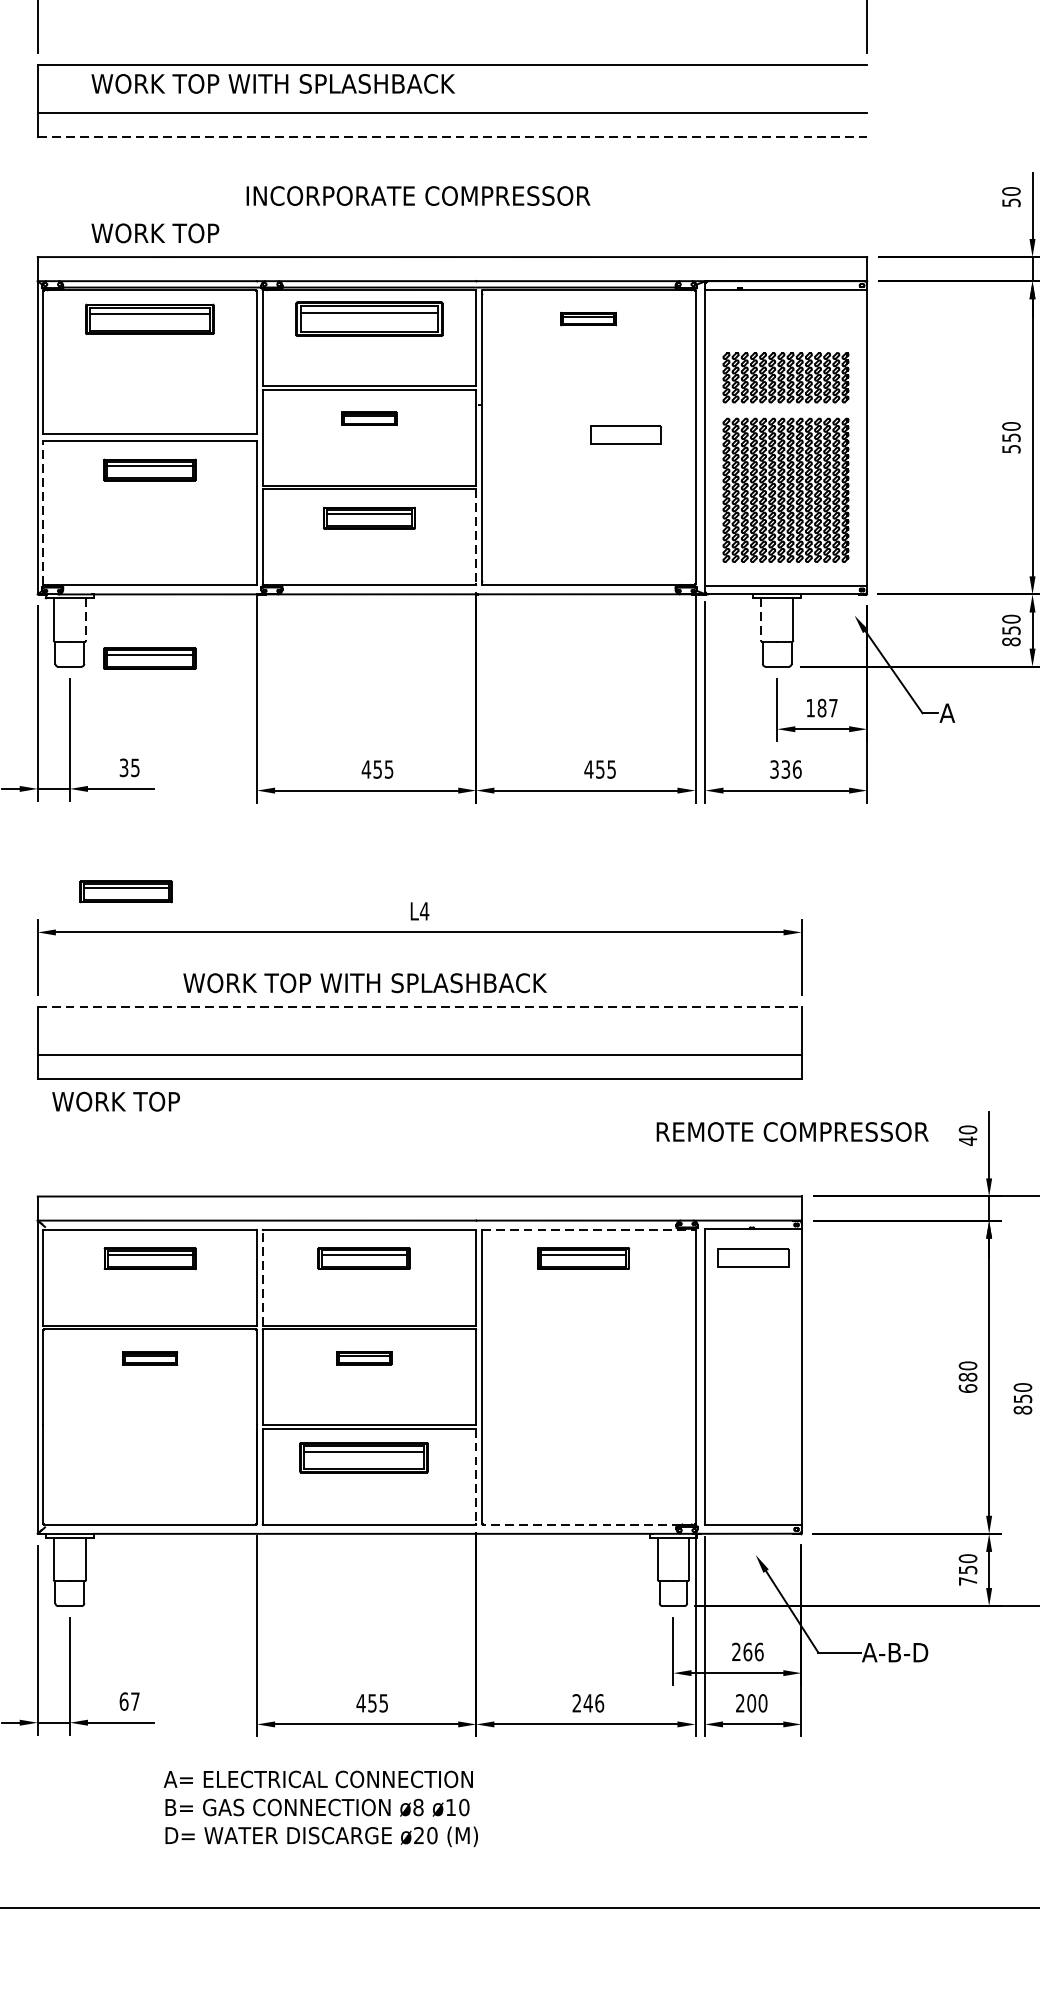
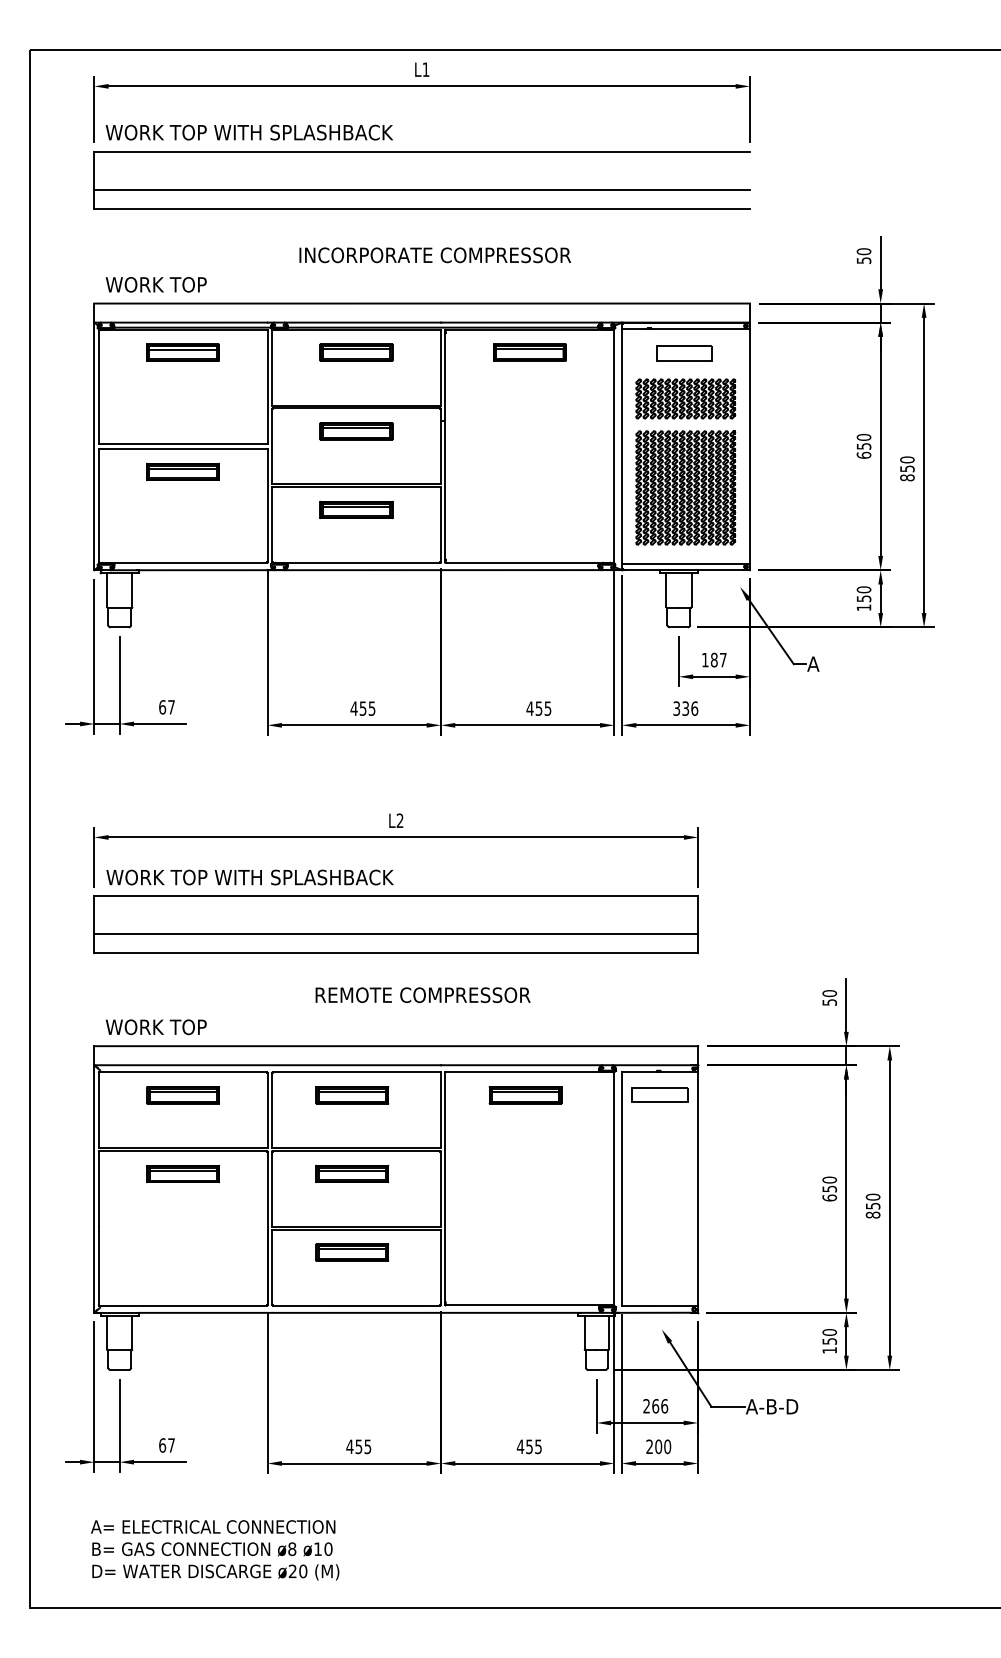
text: (272, 83) -> (248, 132), moved
line: (452, 136) -> (422, 208), dashed -> solid
text: (417, 196) -> (434, 255), moved
text: (154, 232) -> (155, 284), moved
part: (149, 318) -> (182, 352), size x0.71
part: (369, 318) -> (356, 352), size x0.62
part: (588, 318) -> (529, 352), size x1.67
part: (369, 418) -> (356, 431), size x1.67
part: (626, 435) -> (684, 353), moved
text: (1010, 448) -> (863, 454), 550 -> 650
line: (43, 512) -> (98, 505), dashed -> solid
line: (475, 536) -> (440, 524), dashed -> solid
line: (86, 620) -> (132, 590), dashed -> solid
line: (761, 620) -> (666, 590), dashed -> solid
text: (1010, 641) -> (863, 607), 850 -> 150
part: (149, 658) -> (182, 620), removed
text: (129, 768) -> (166, 707), 35 -> 67
part: (125, 892) -> (163, 805), removed
text: (423, 911) -> (399, 820), L4 -> L2
text: (364, 983) -> (249, 877), moved
line: (420, 1007) -> (396, 896), dashed -> solid
text: (116, 1102) -> (156, 1027), moved
text: (791, 1131) -> (422, 994), moved
text: (967, 1141) -> (829, 1002), 40 -> 50
line: (589, 1229) -> (530, 1072), dashed -> solid
line: (263, 1277) -> (272, 1110), dashed -> solid
part: (364, 1357) -> (352, 1173), size x1.67
part: (149, 1358) -> (182, 1174), size x1.67
text: (967, 1376) -> (829, 1188), 680 -> 650
part: (364, 1457) -> (352, 1252), size x0.71
line: (475, 1476) -> (440, 1267), dashed -> solid
line: (588, 1524) -> (529, 1305), dashed -> solid
text: (967, 1581) -> (829, 1350), 750 -> 150
text: (588, 1702) -> (529, 1446), 246 -> 455
text: (321, 1809) -> (215, 1550), moved

